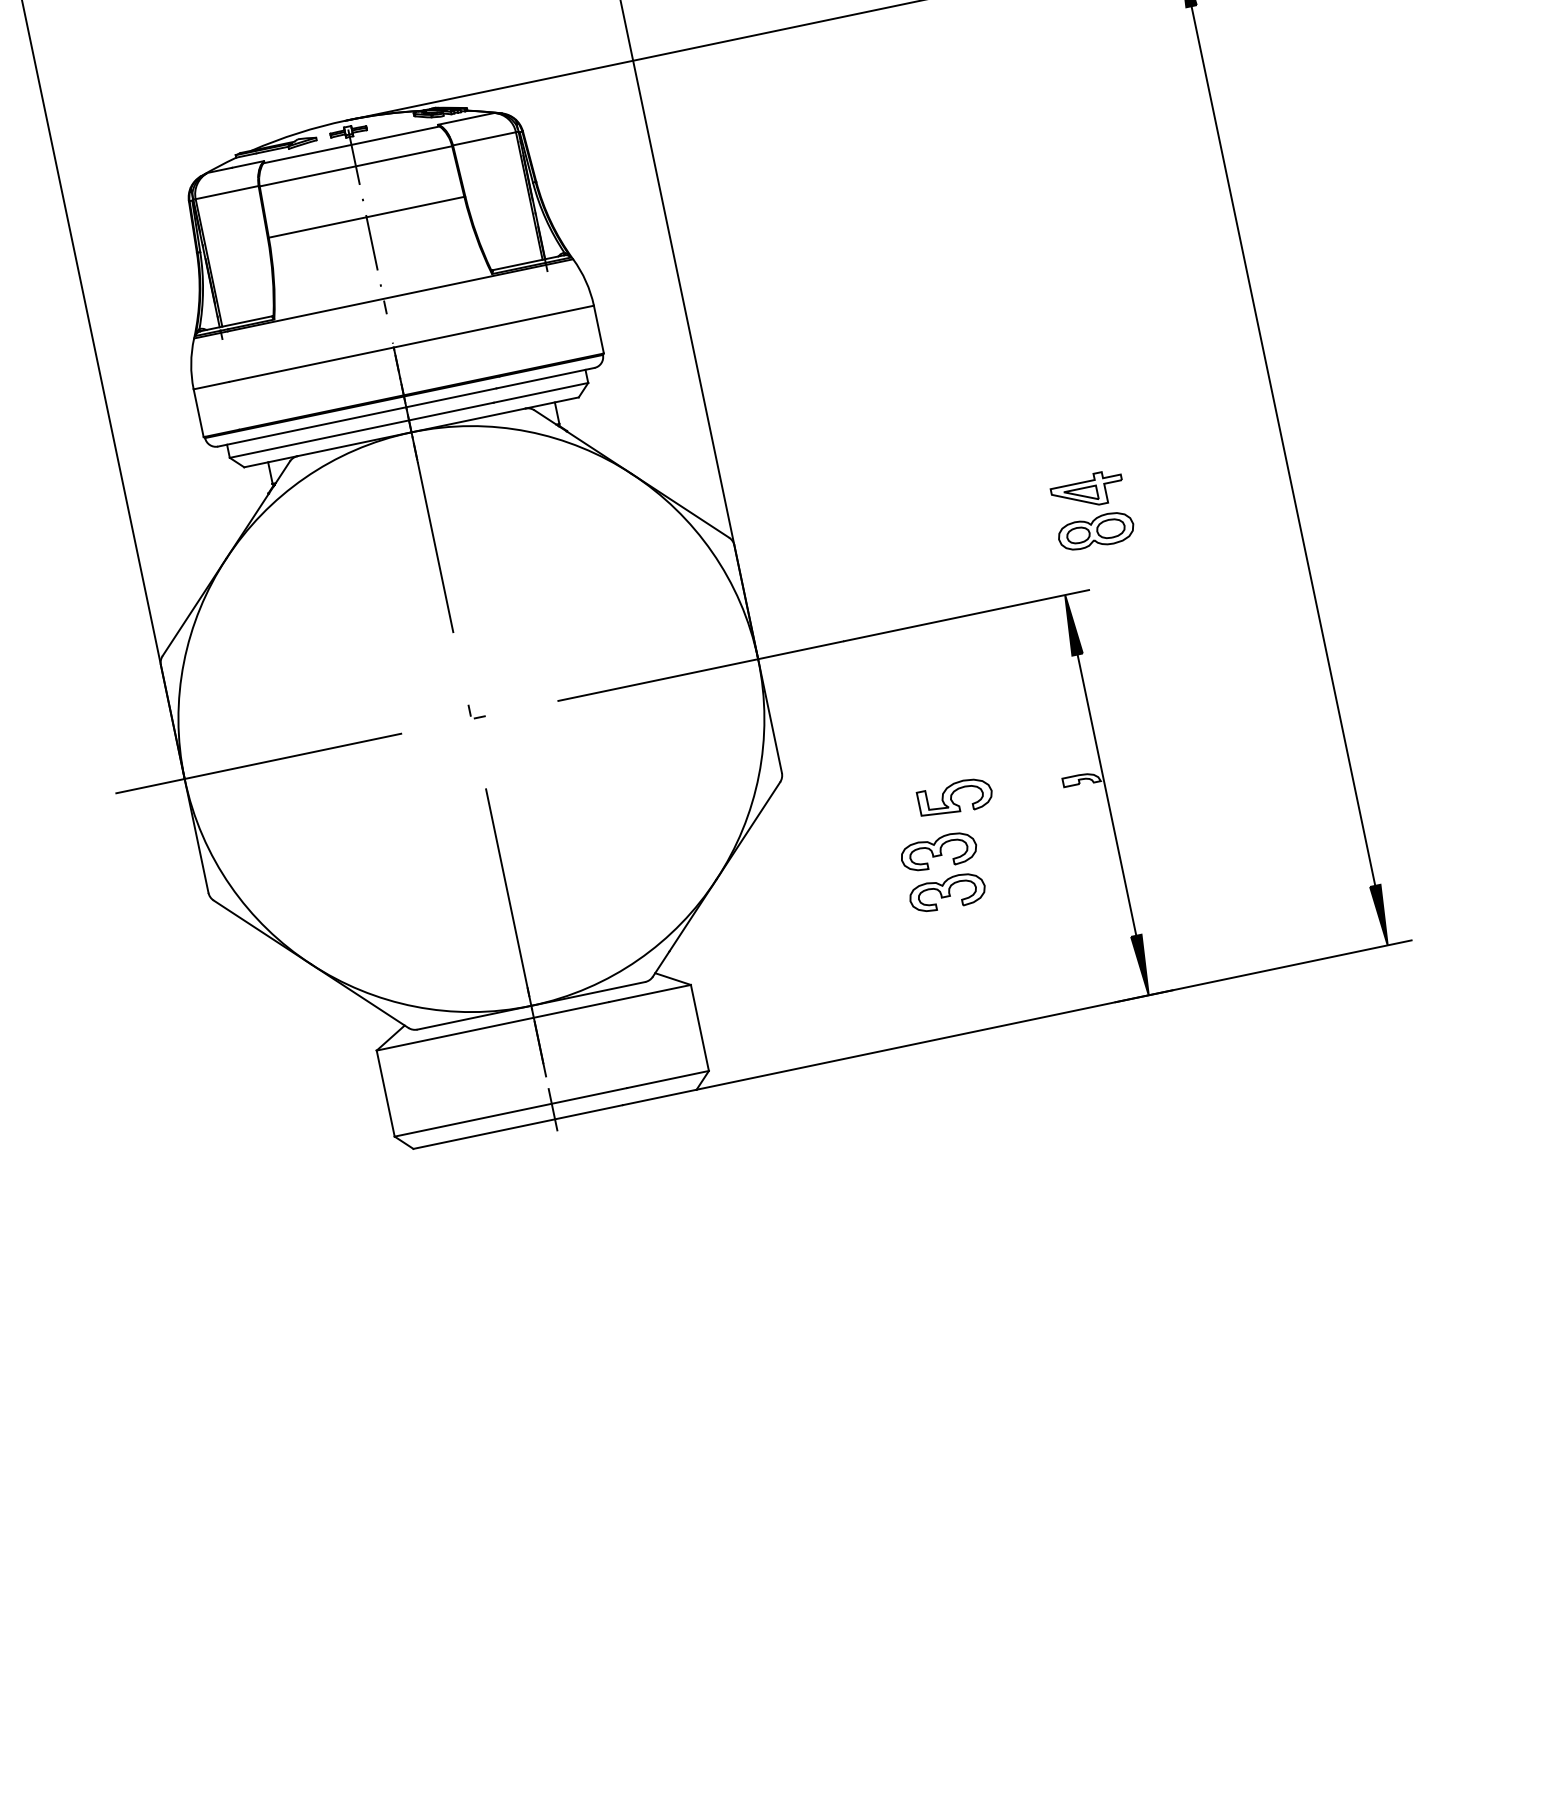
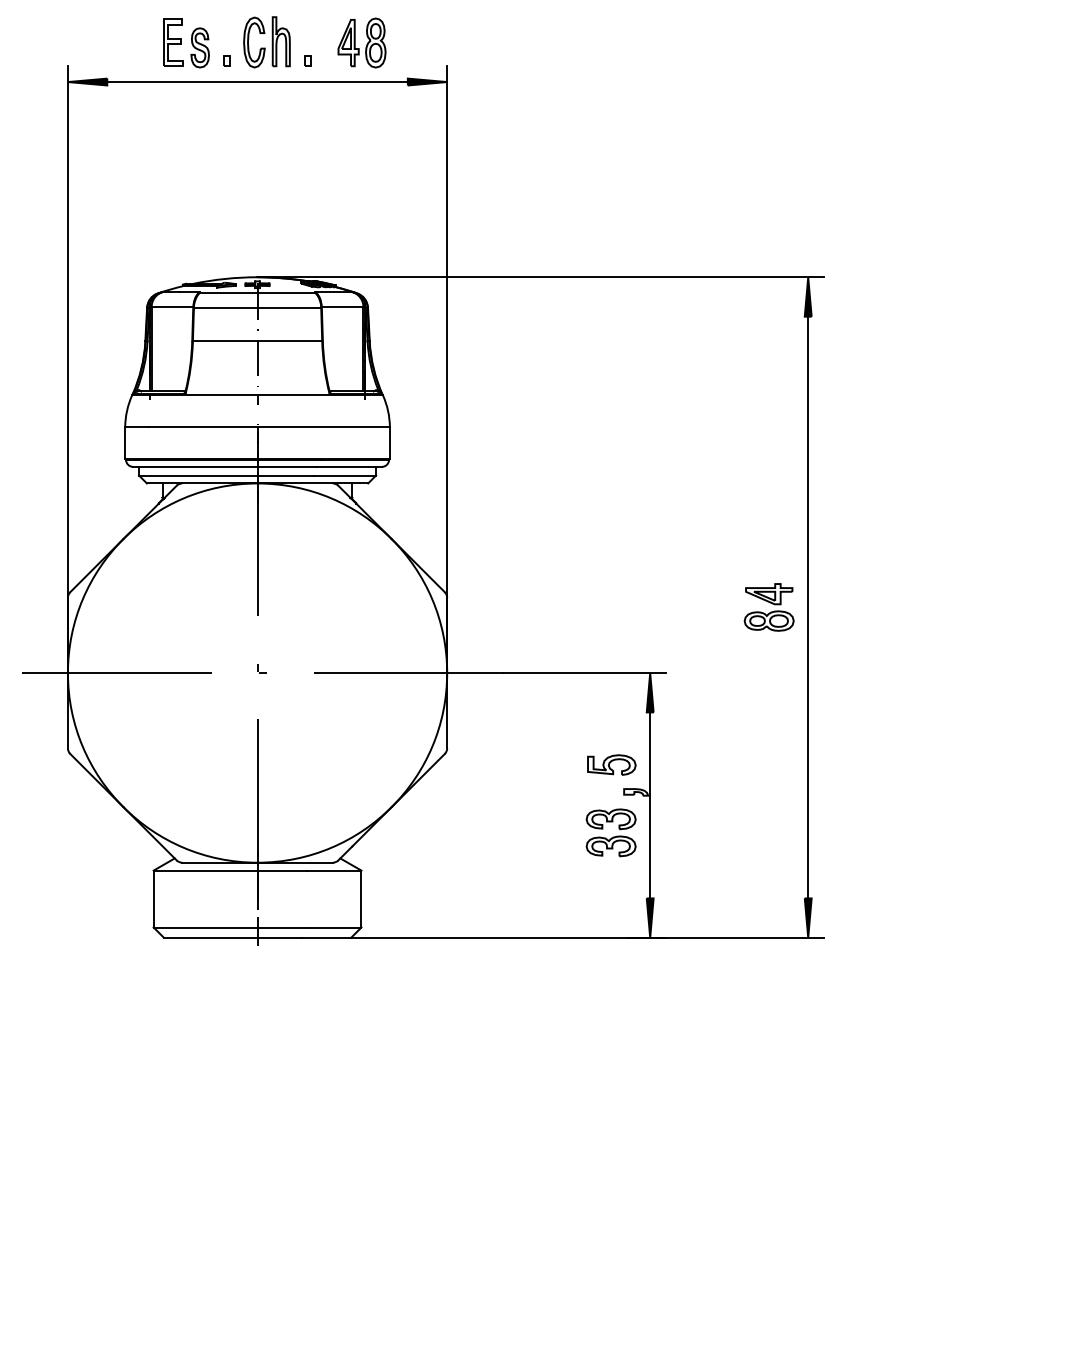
part: (1090, 511) -> (768, 607), moved
part: (954, 797) -> (611, 764), moved
part: (942, 872) -> (610, 832), moved

